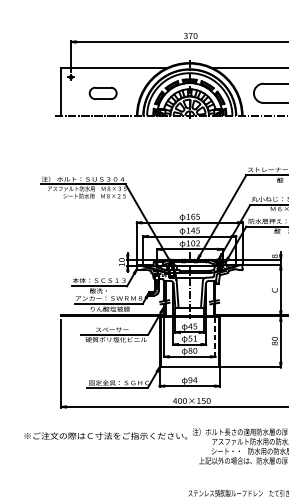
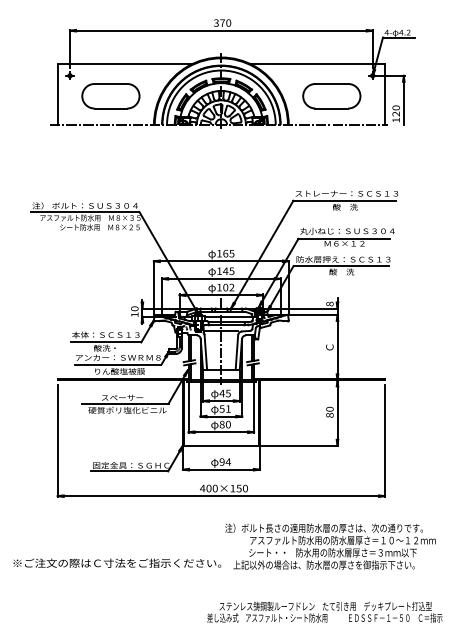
part: (102, 93) -> (110, 96), size x1.67
line: (215, 338) -> (254, 408), dashed -> solid
text: (105, 435) -> (117, 562), moved

